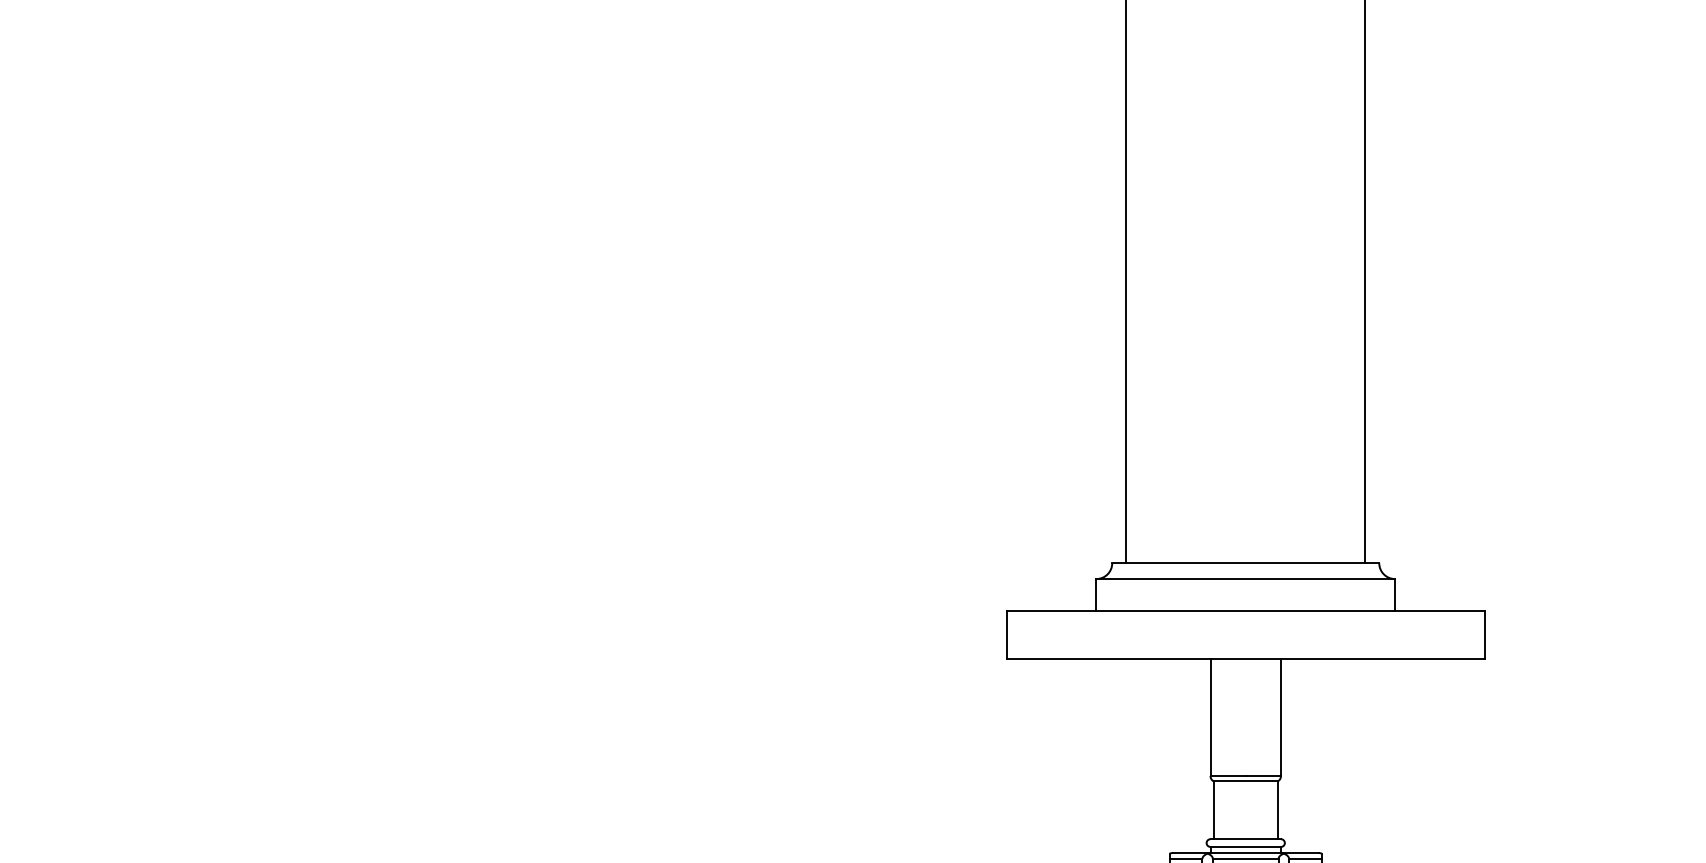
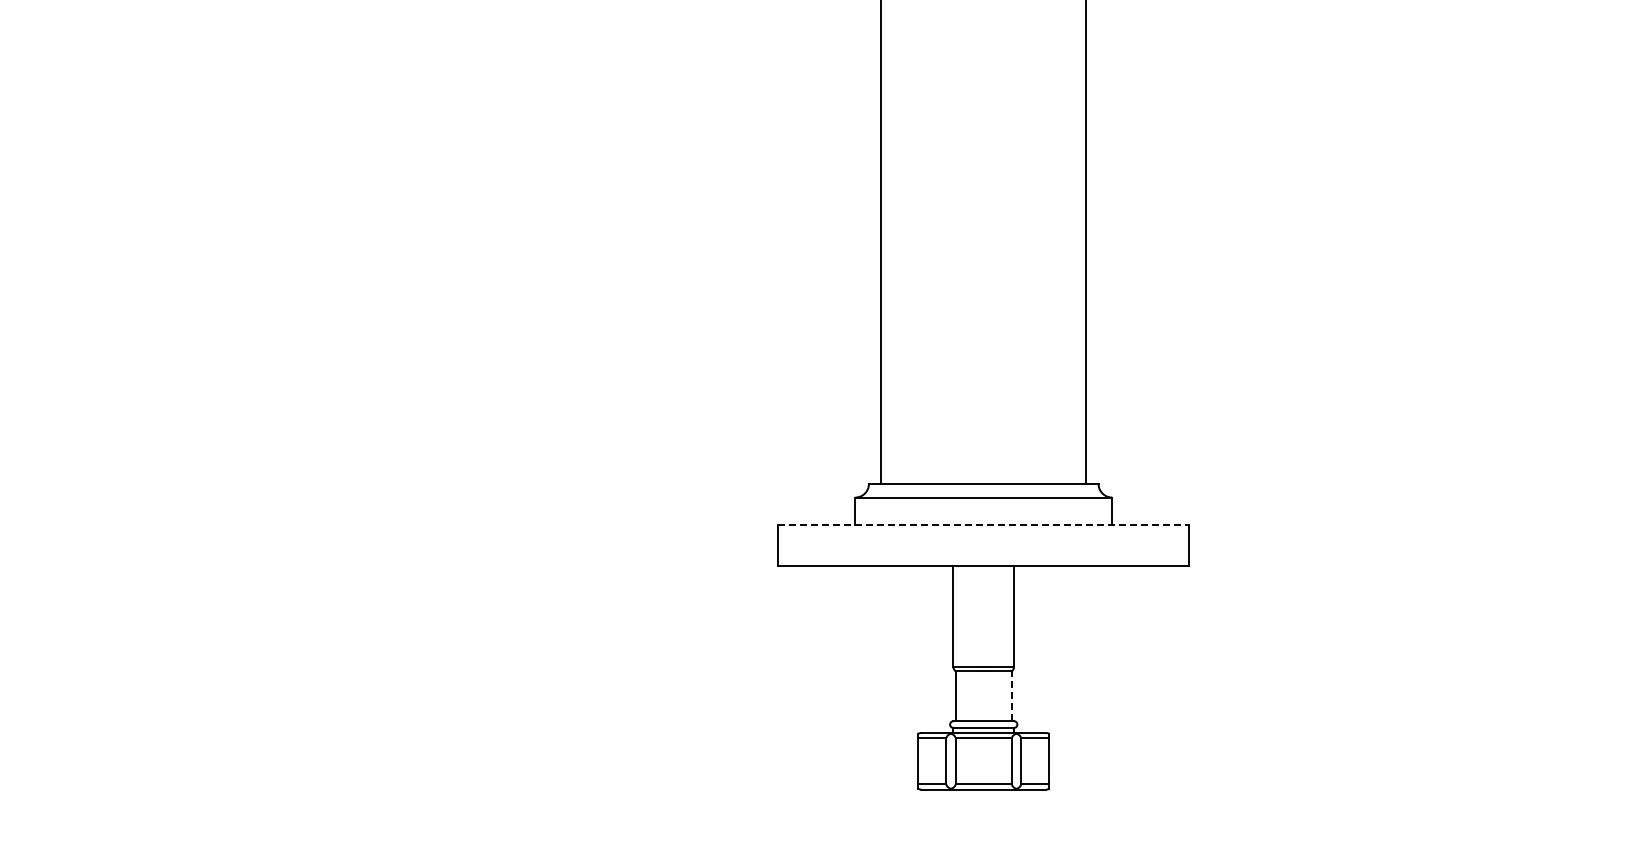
line: (1246, 611) -> (984, 525), solid -> dashed
line: (1278, 810) -> (1011, 696), solid -> dashed

